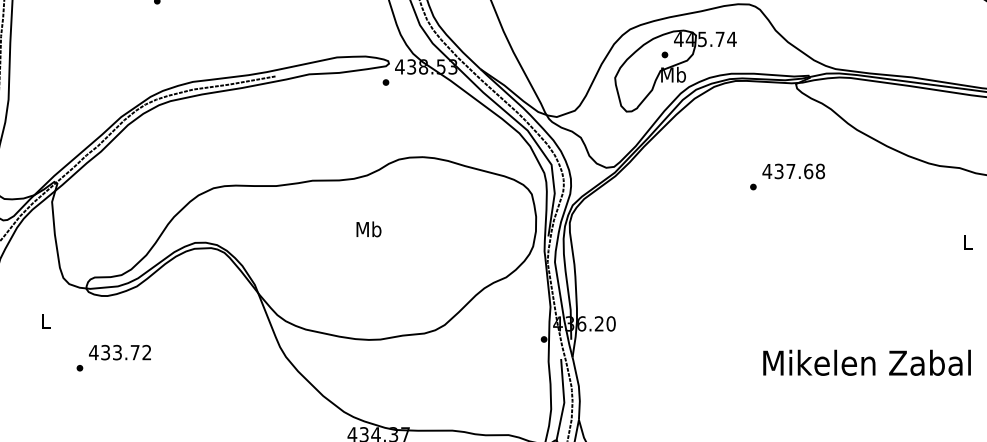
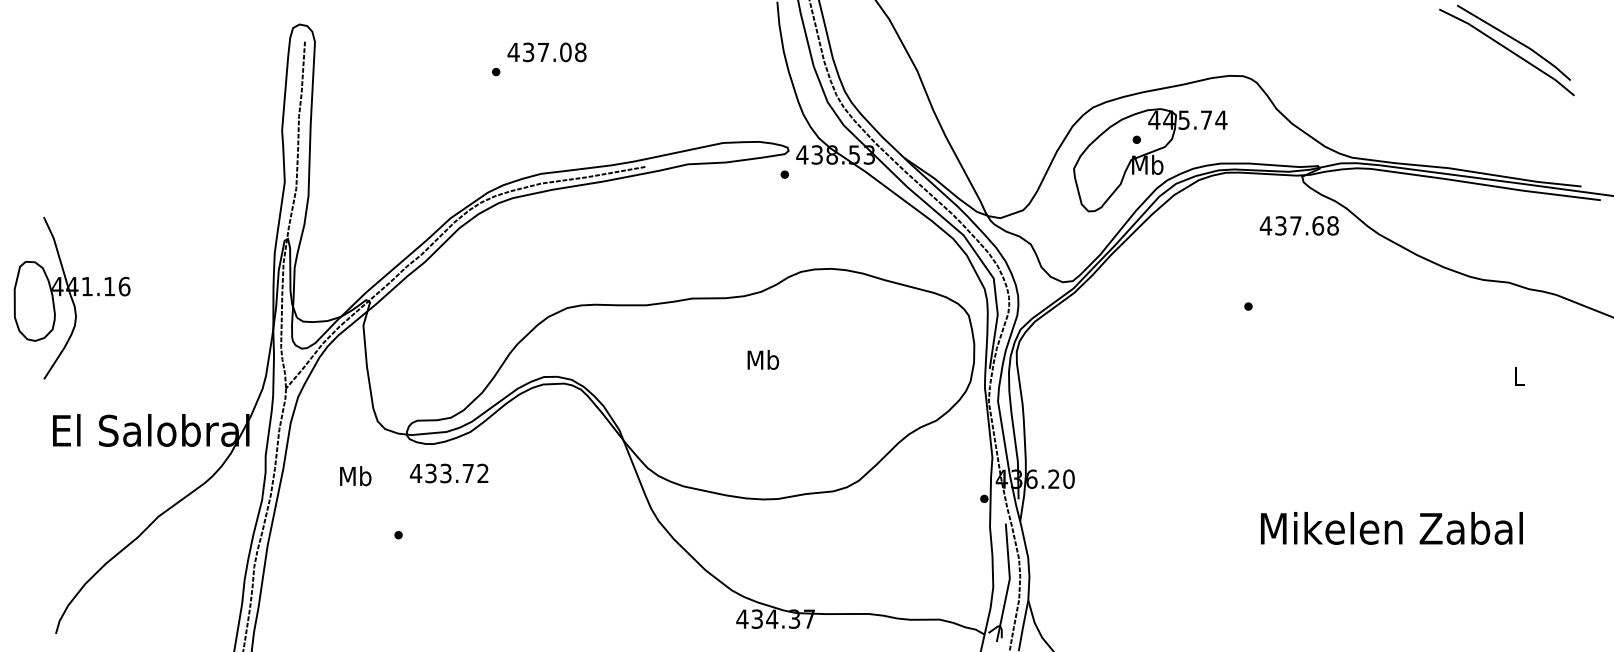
text: (793, 171) -> (1298, 225), moved
text: (45, 321) -> (355, 476), L -> Mb
text: (120, 352) -> (449, 473), moved

